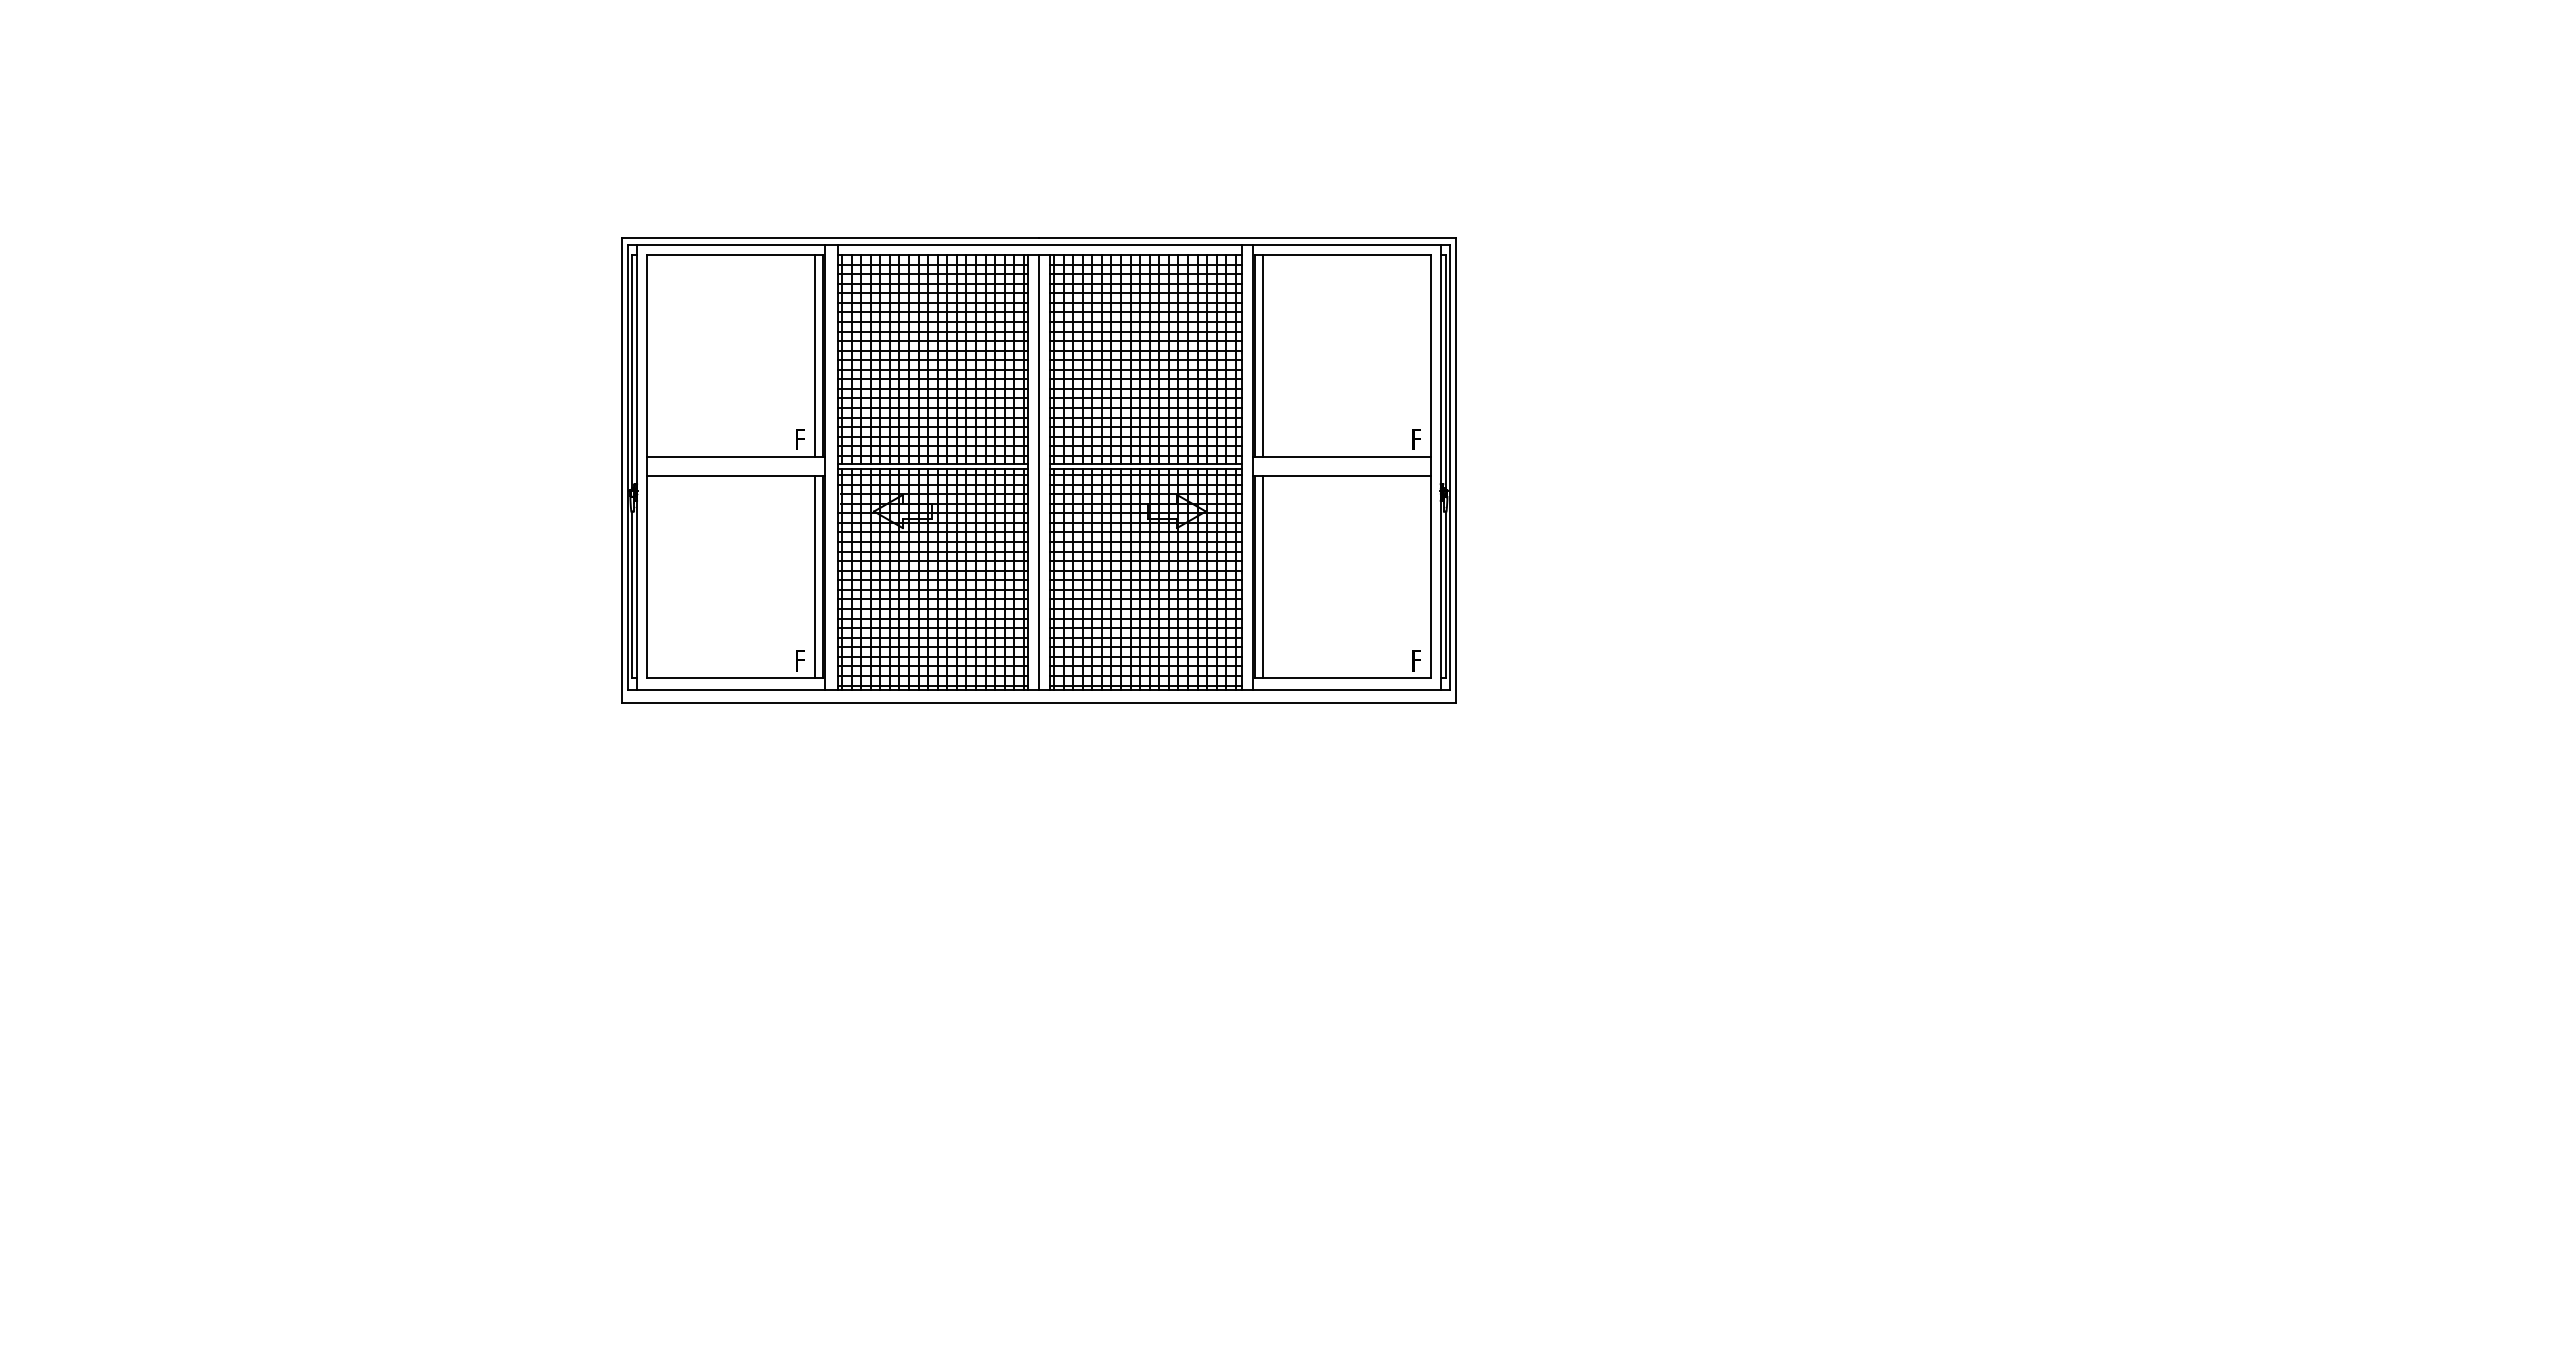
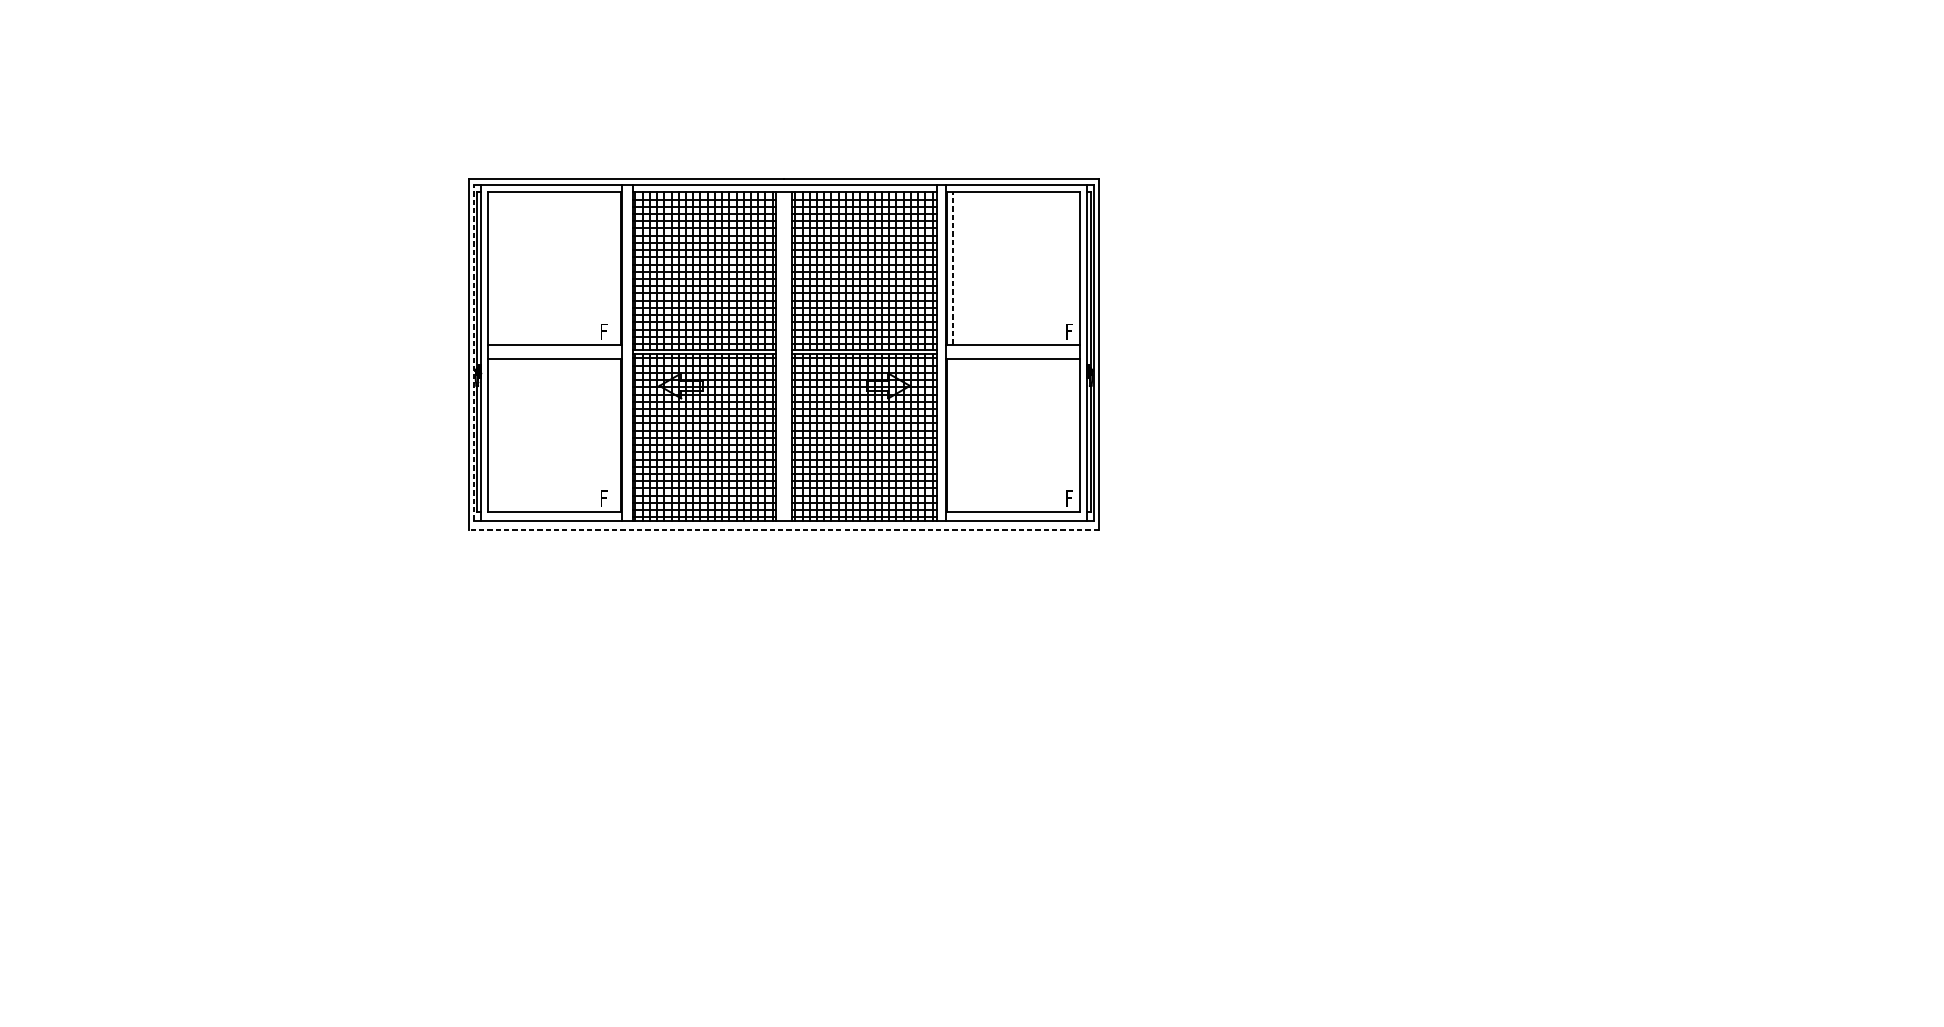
line: (814, 355) -> (614, 268), removed
line: (1262, 355) -> (952, 268), solid -> dashed
line: (627, 466) -> (473, 351), solid -> dashed
line: (1038, 471) -> (783, 355), removed
line: (814, 576) -> (614, 435), removed
line: (1262, 576) -> (952, 435), removed
line: (1038, 703) -> (783, 530), solid -> dashed

